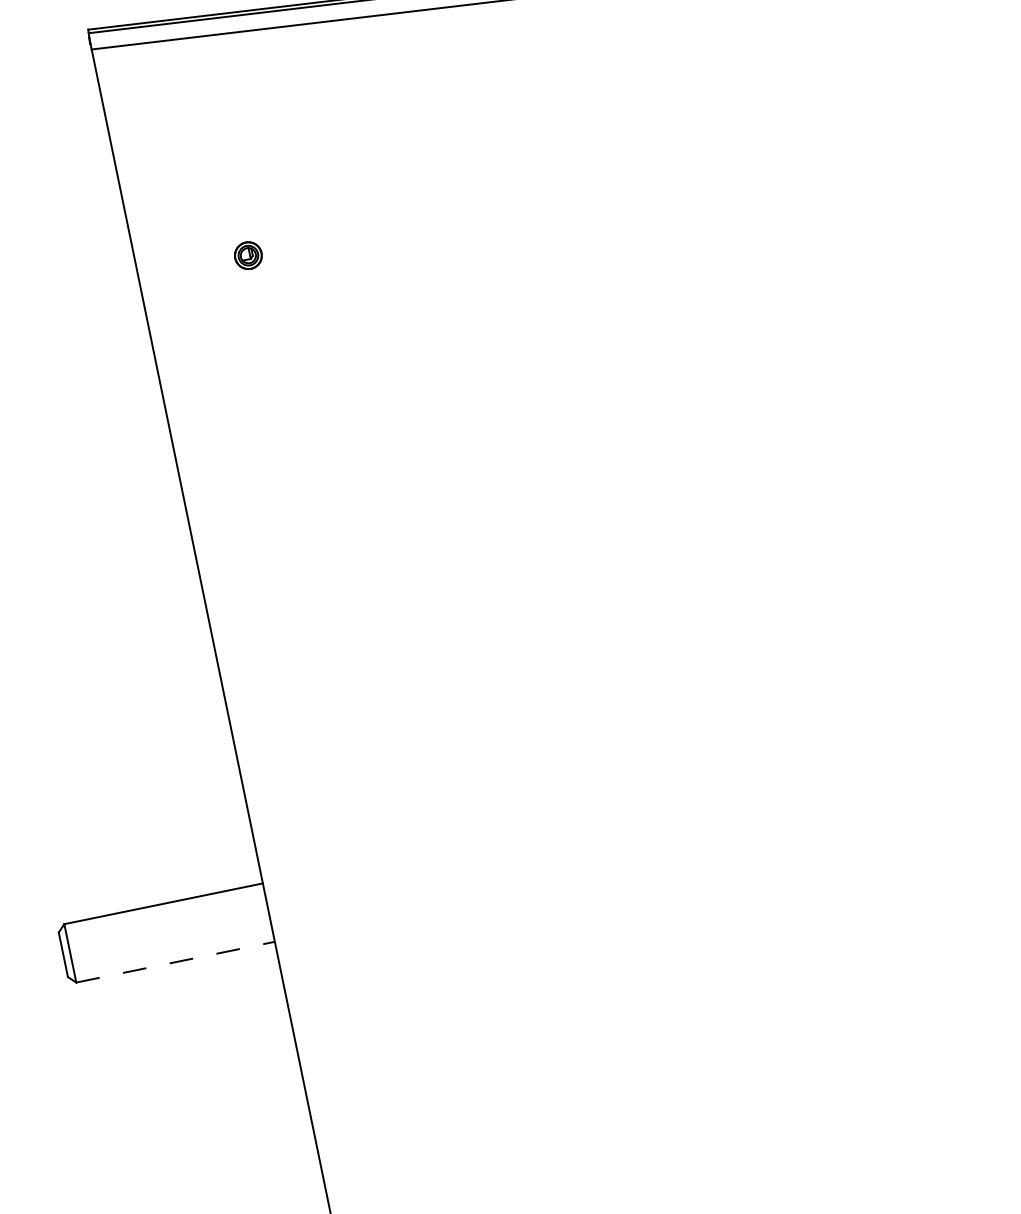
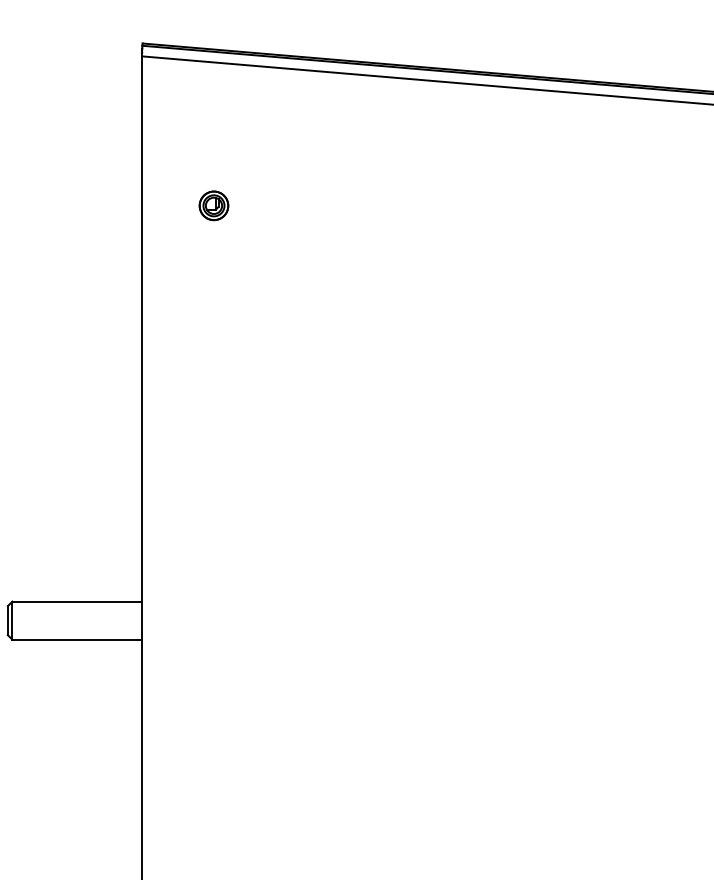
part: (247, 255) -> (213, 205), size x1.67
line: (175, 961) -> (77, 639), dashed -> solid

